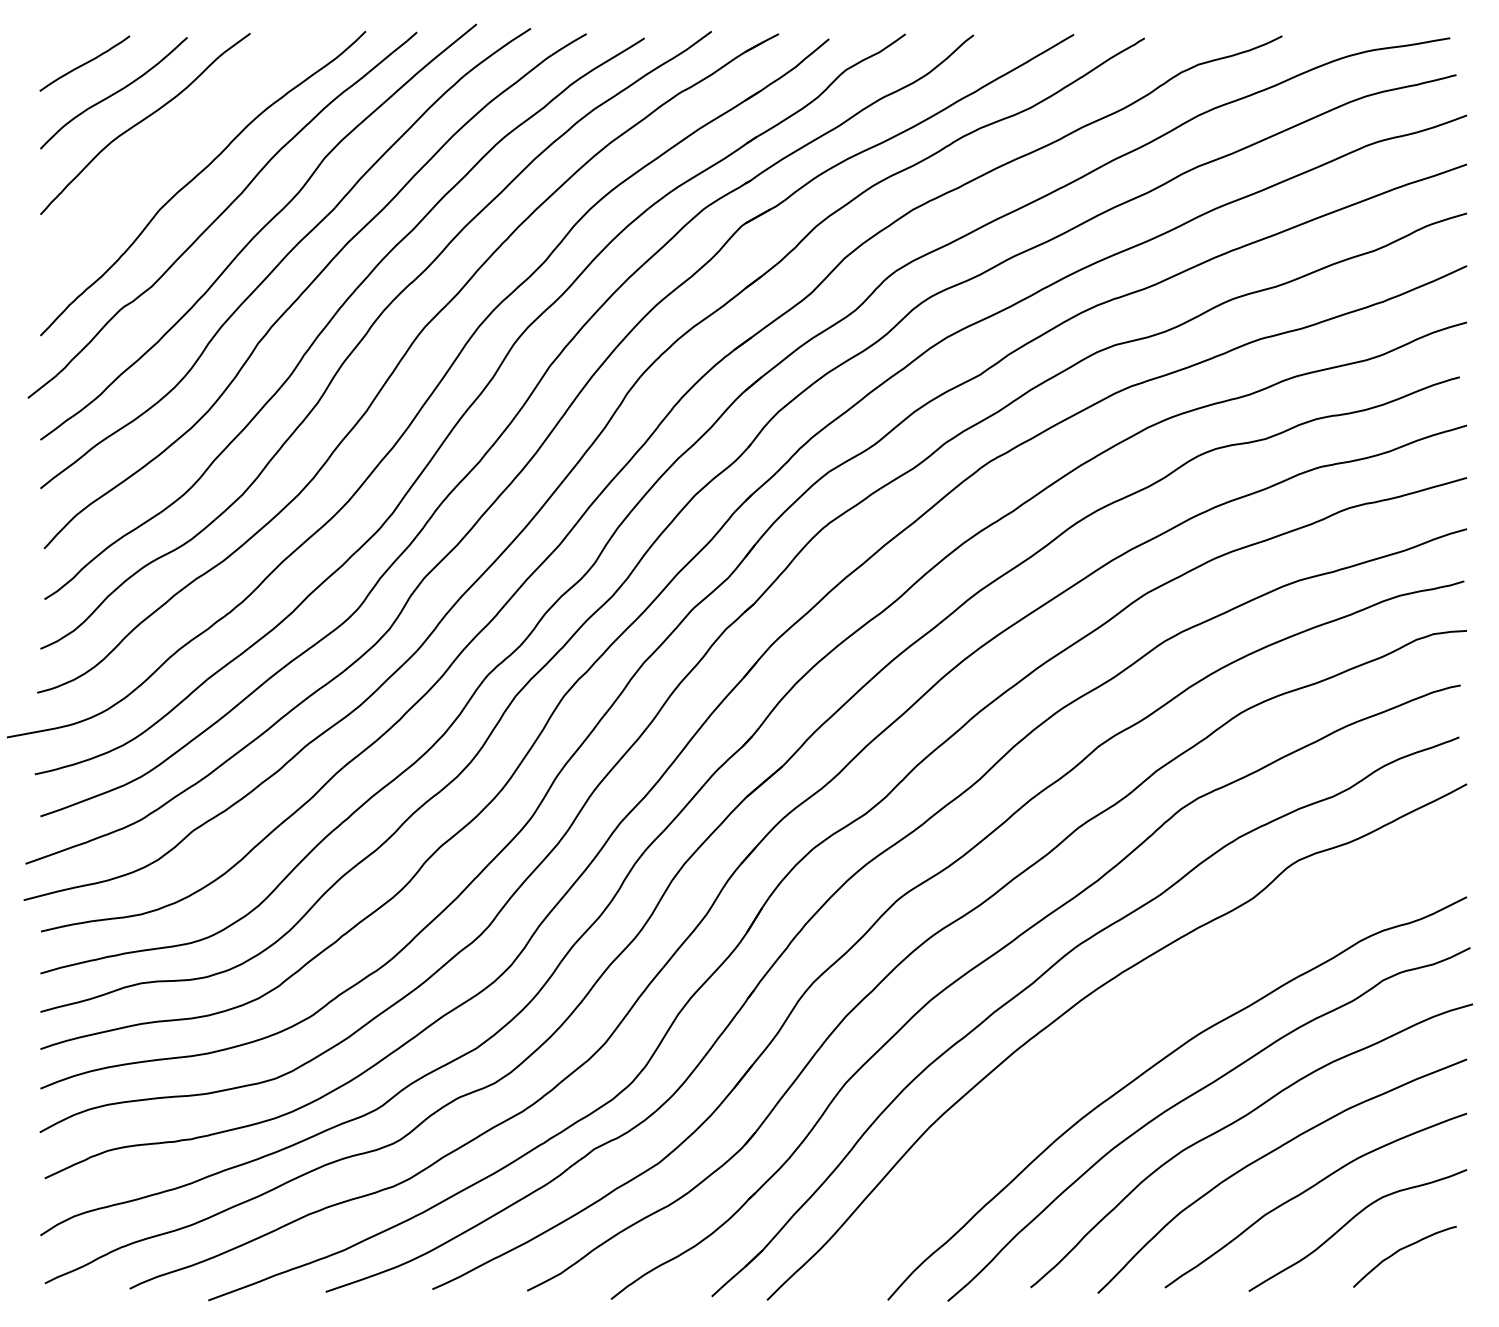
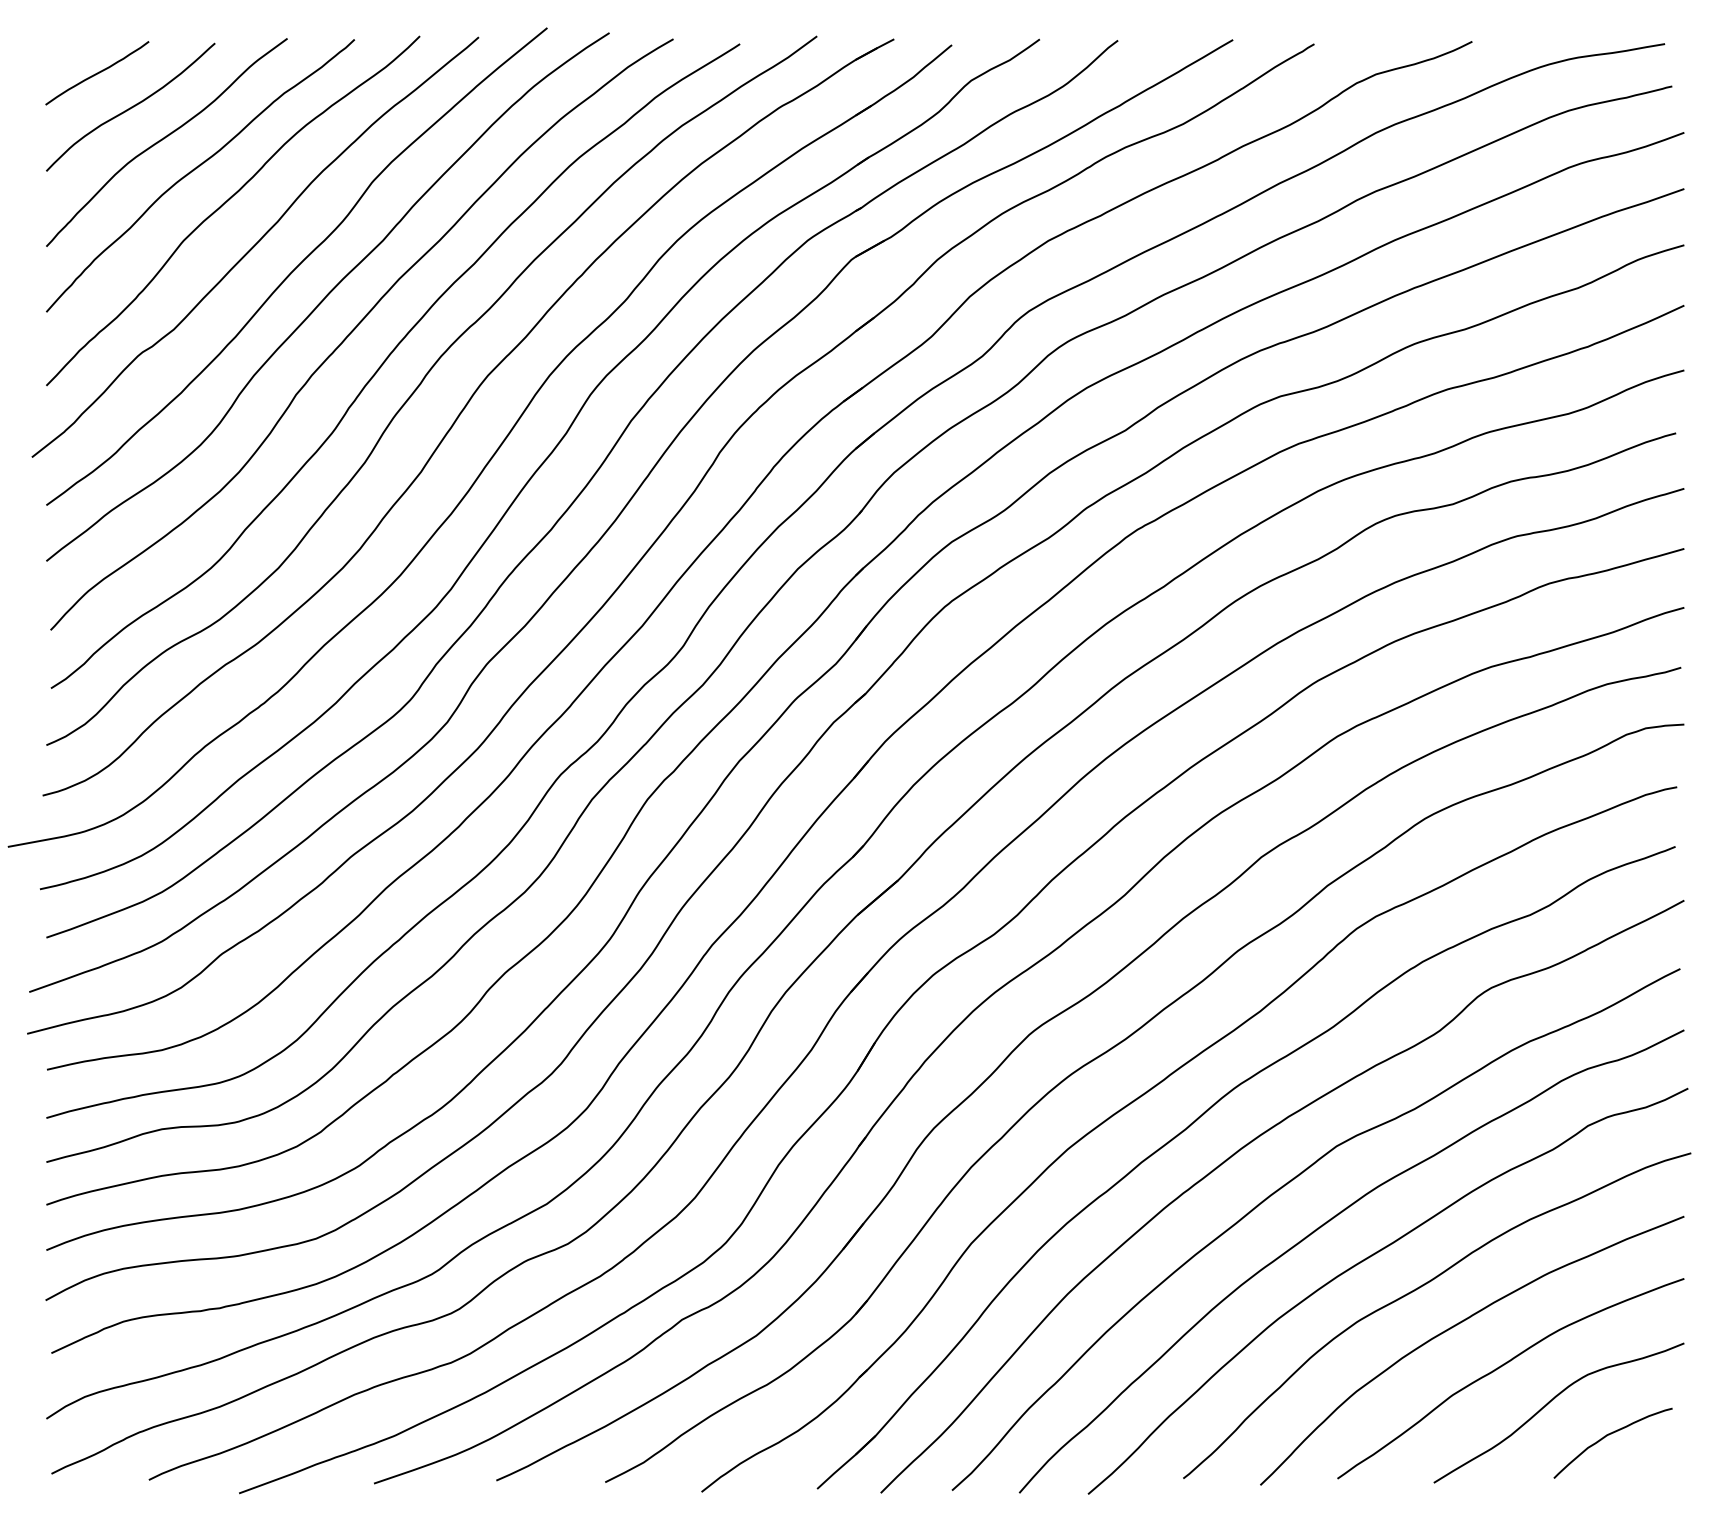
curve: (172, 146) -> (197, 168), added
curve: (1116, 1035) -> (1281, 1189), added

